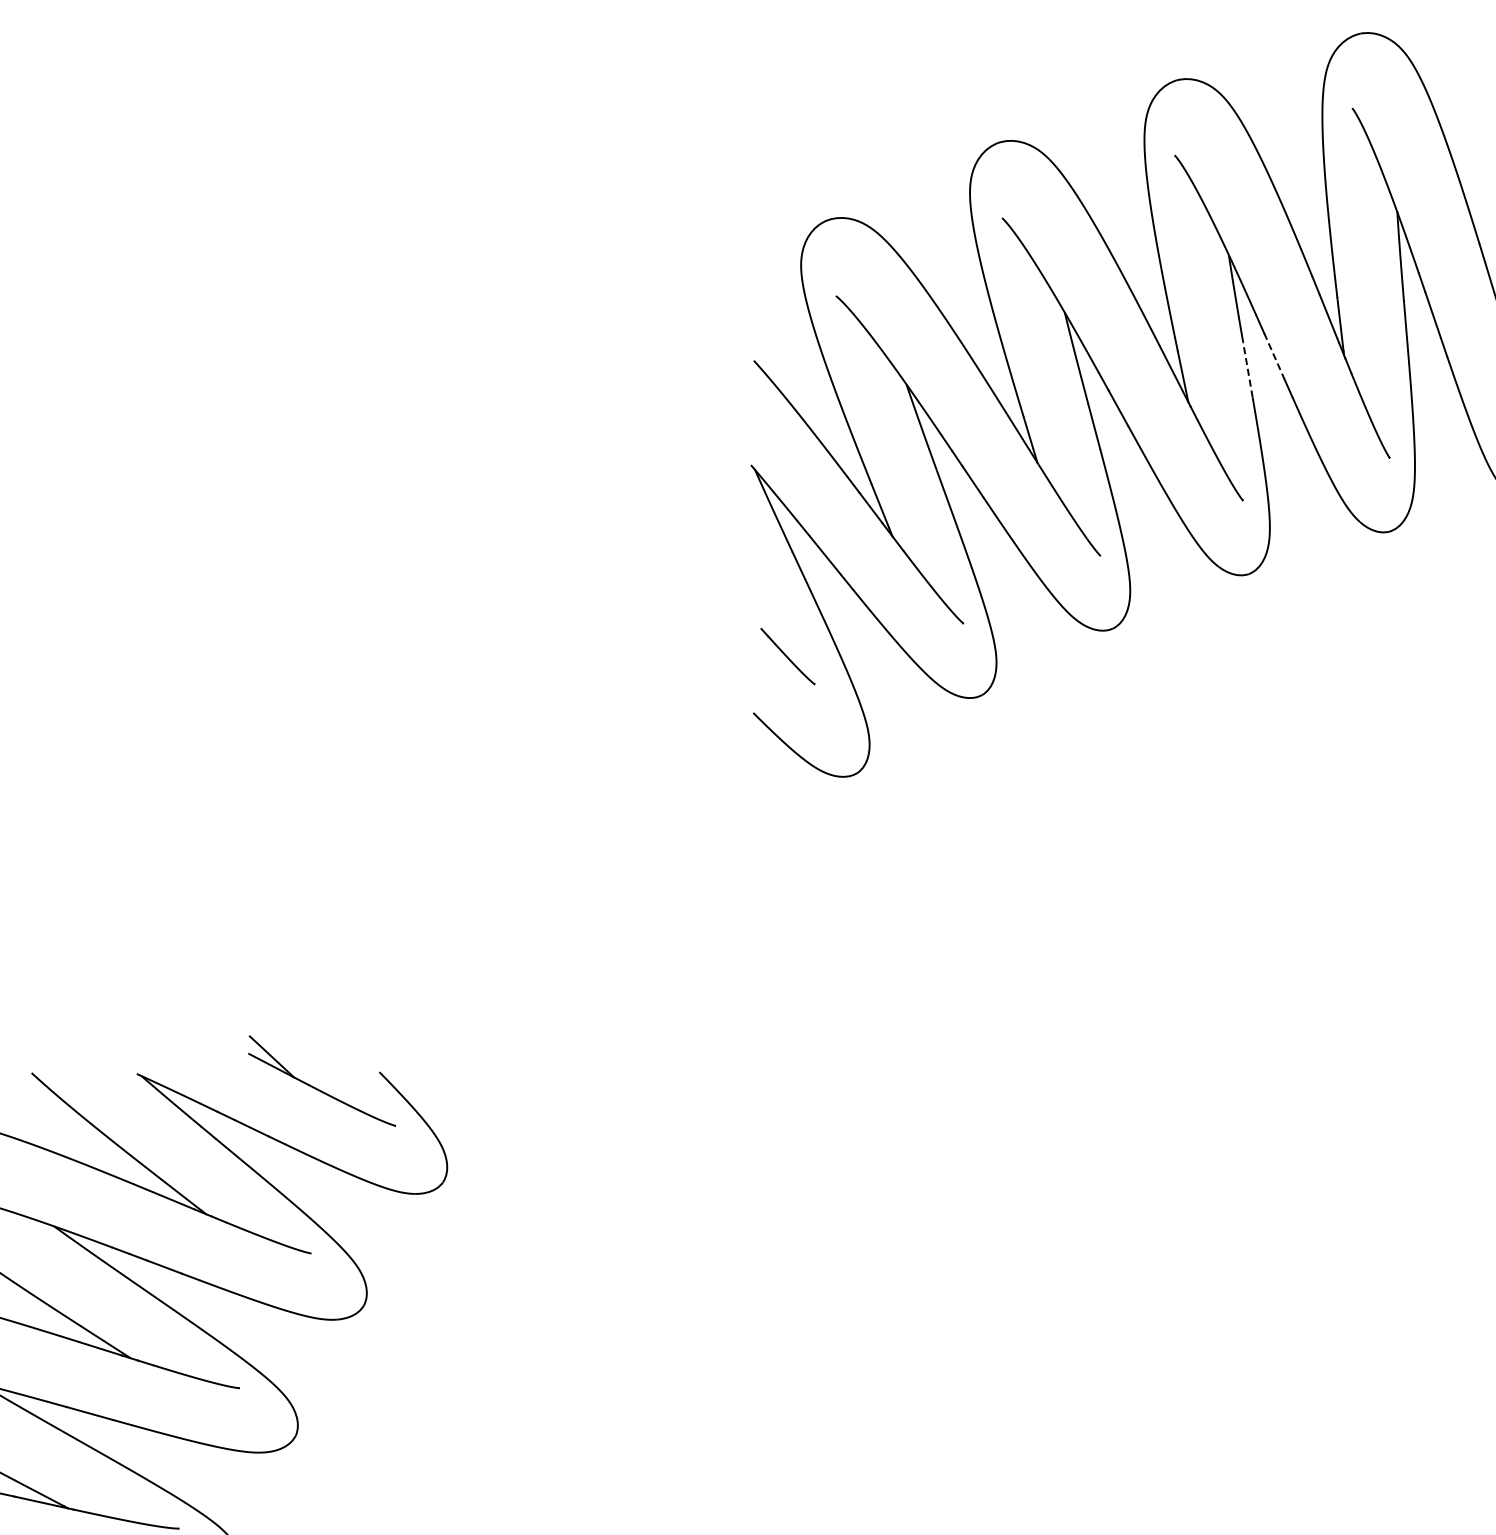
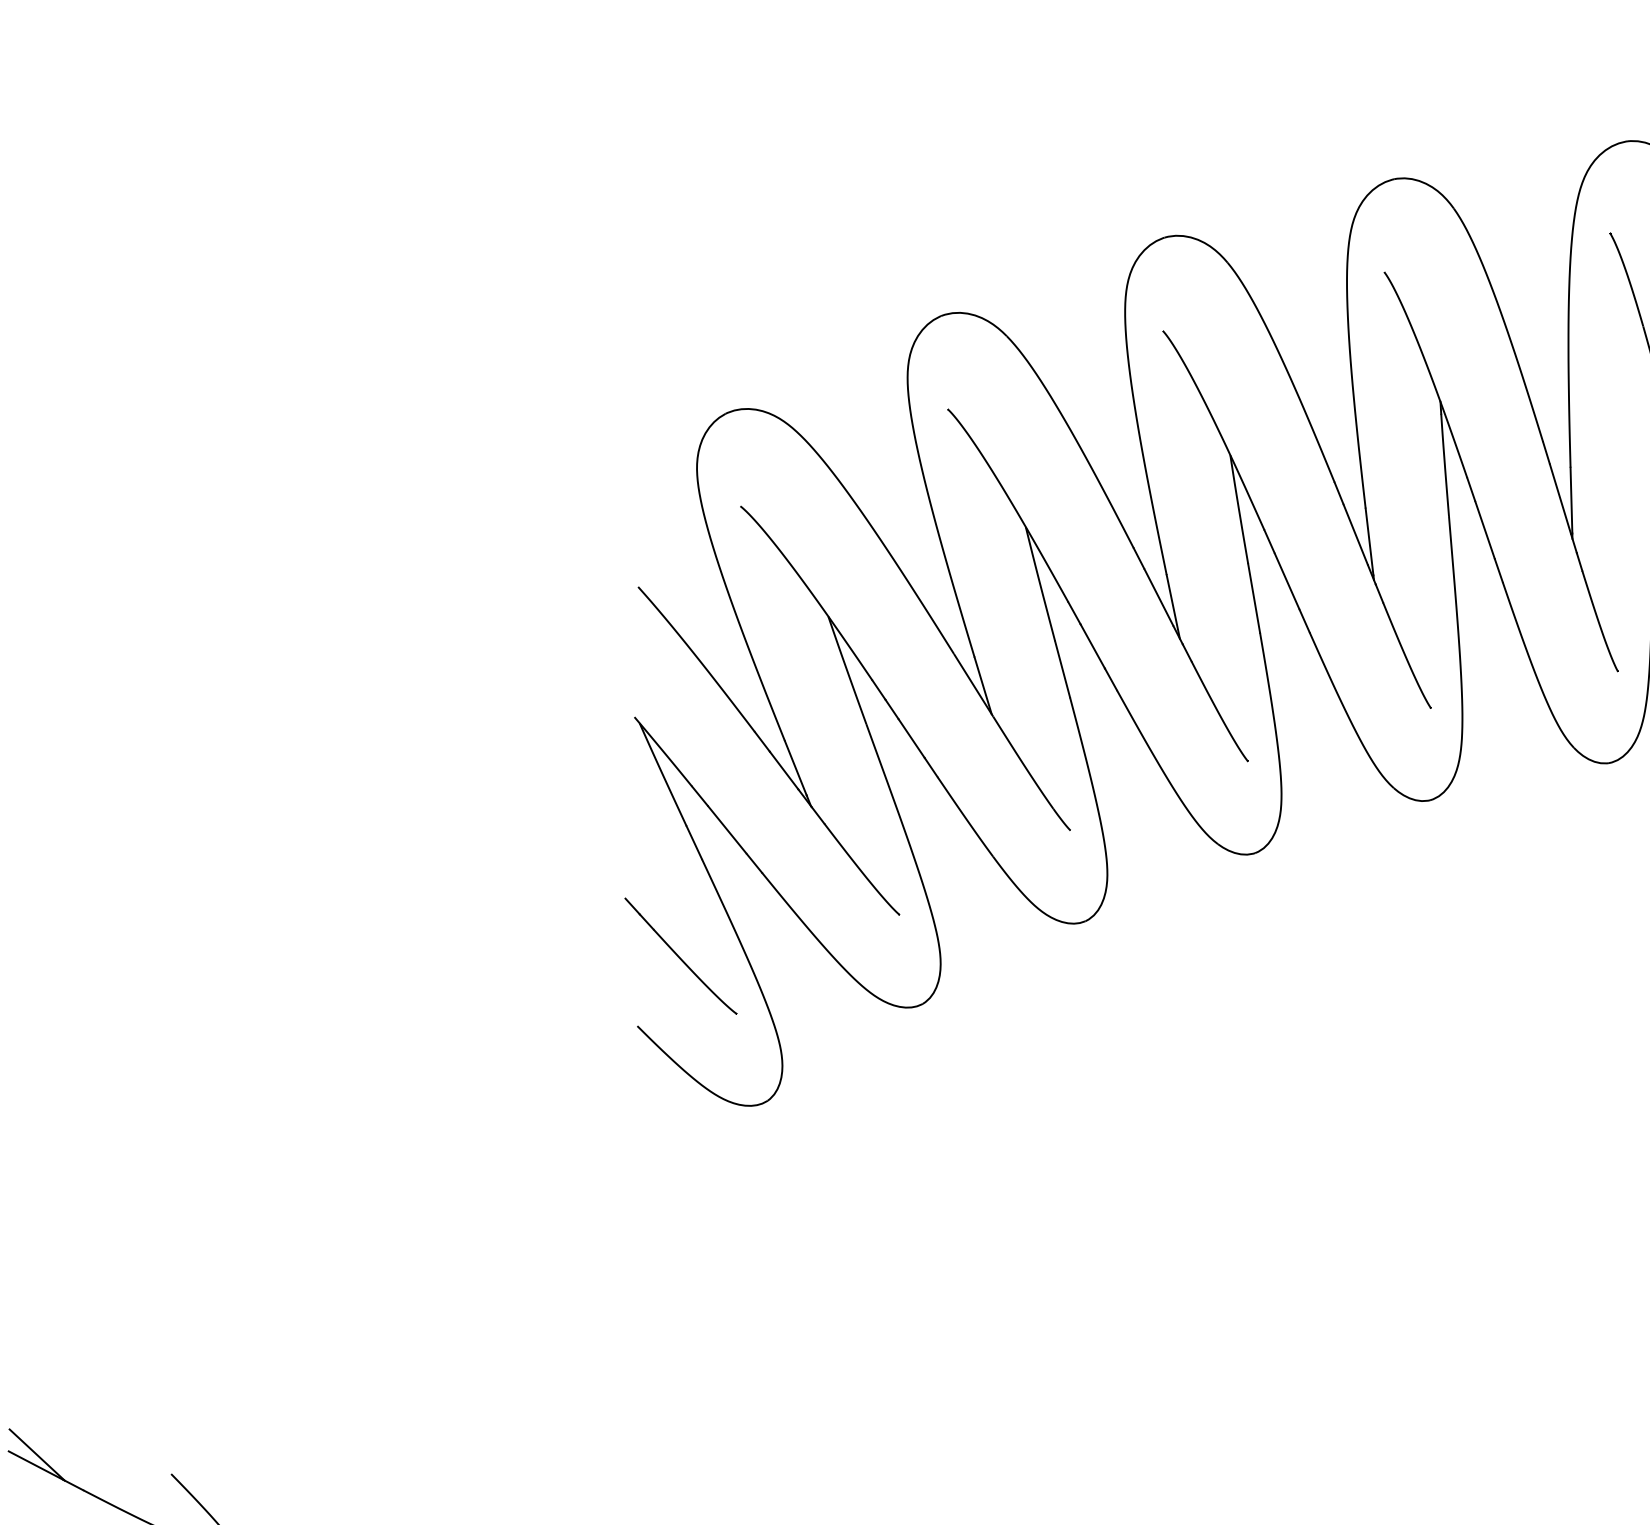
line: (1274, 356) -> (1287, 581), dashed -> solid
line: (1247, 369) -> (1253, 597), dashed -> solid
part: (787, 656) -> (680, 955), size x1.67

